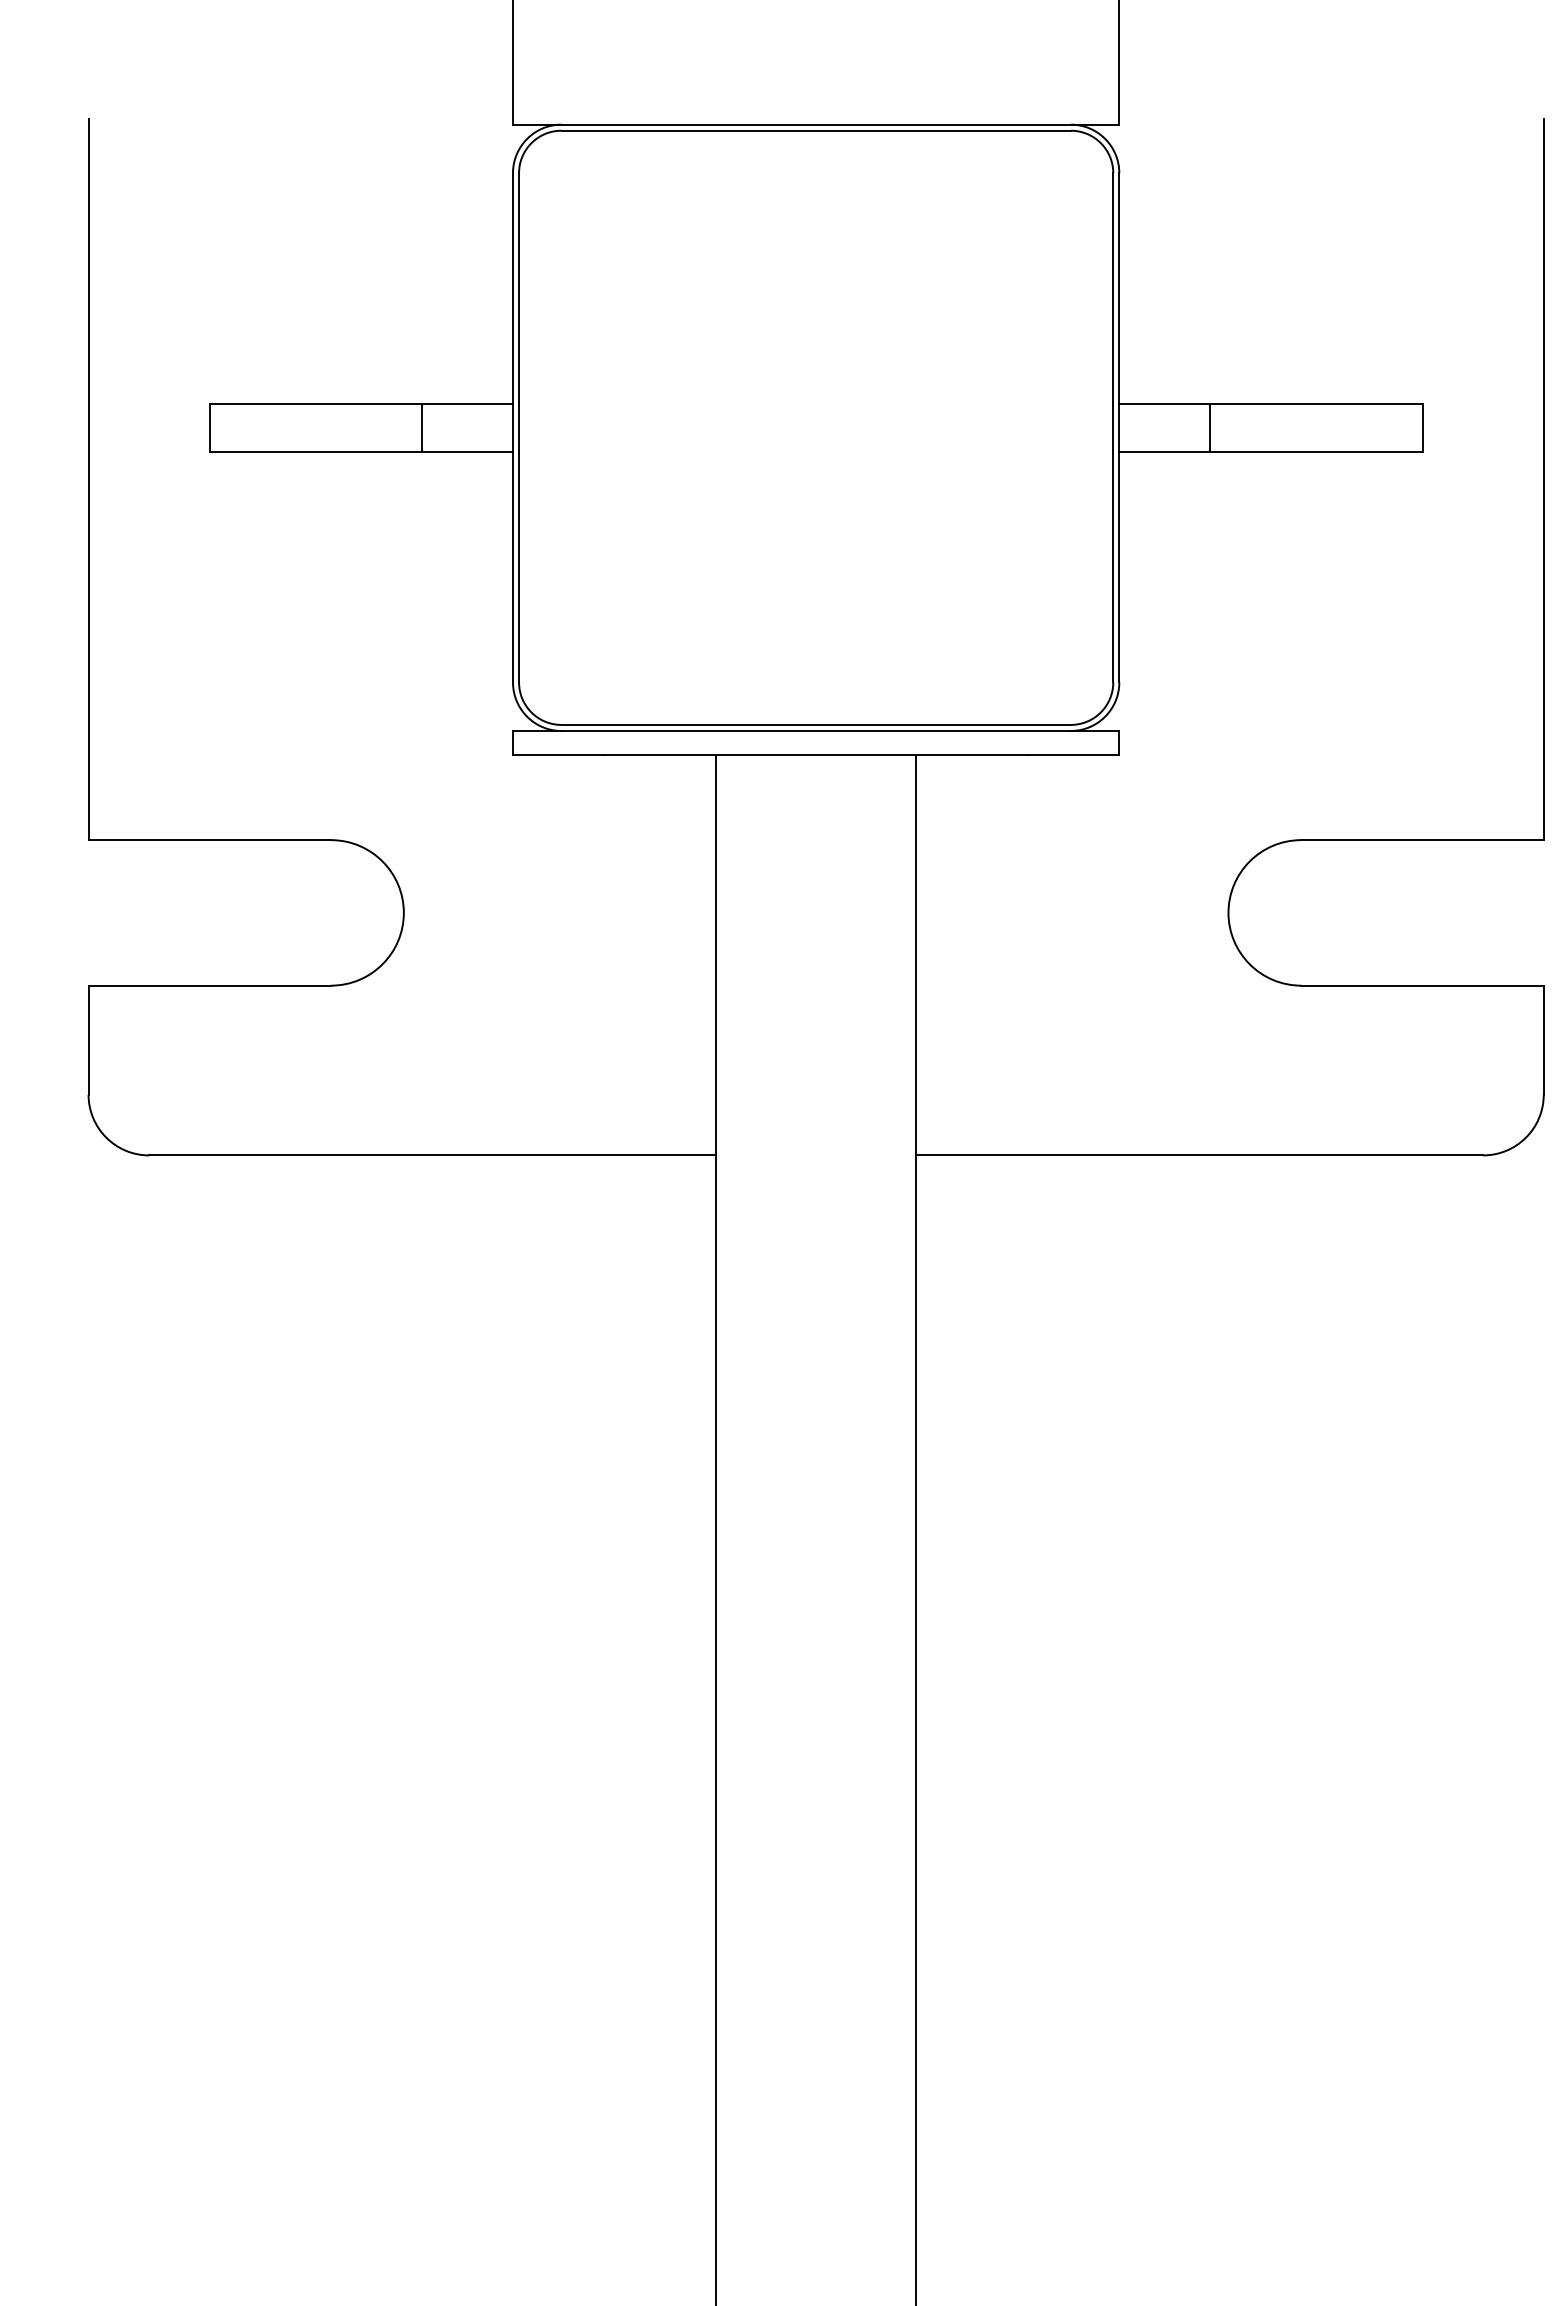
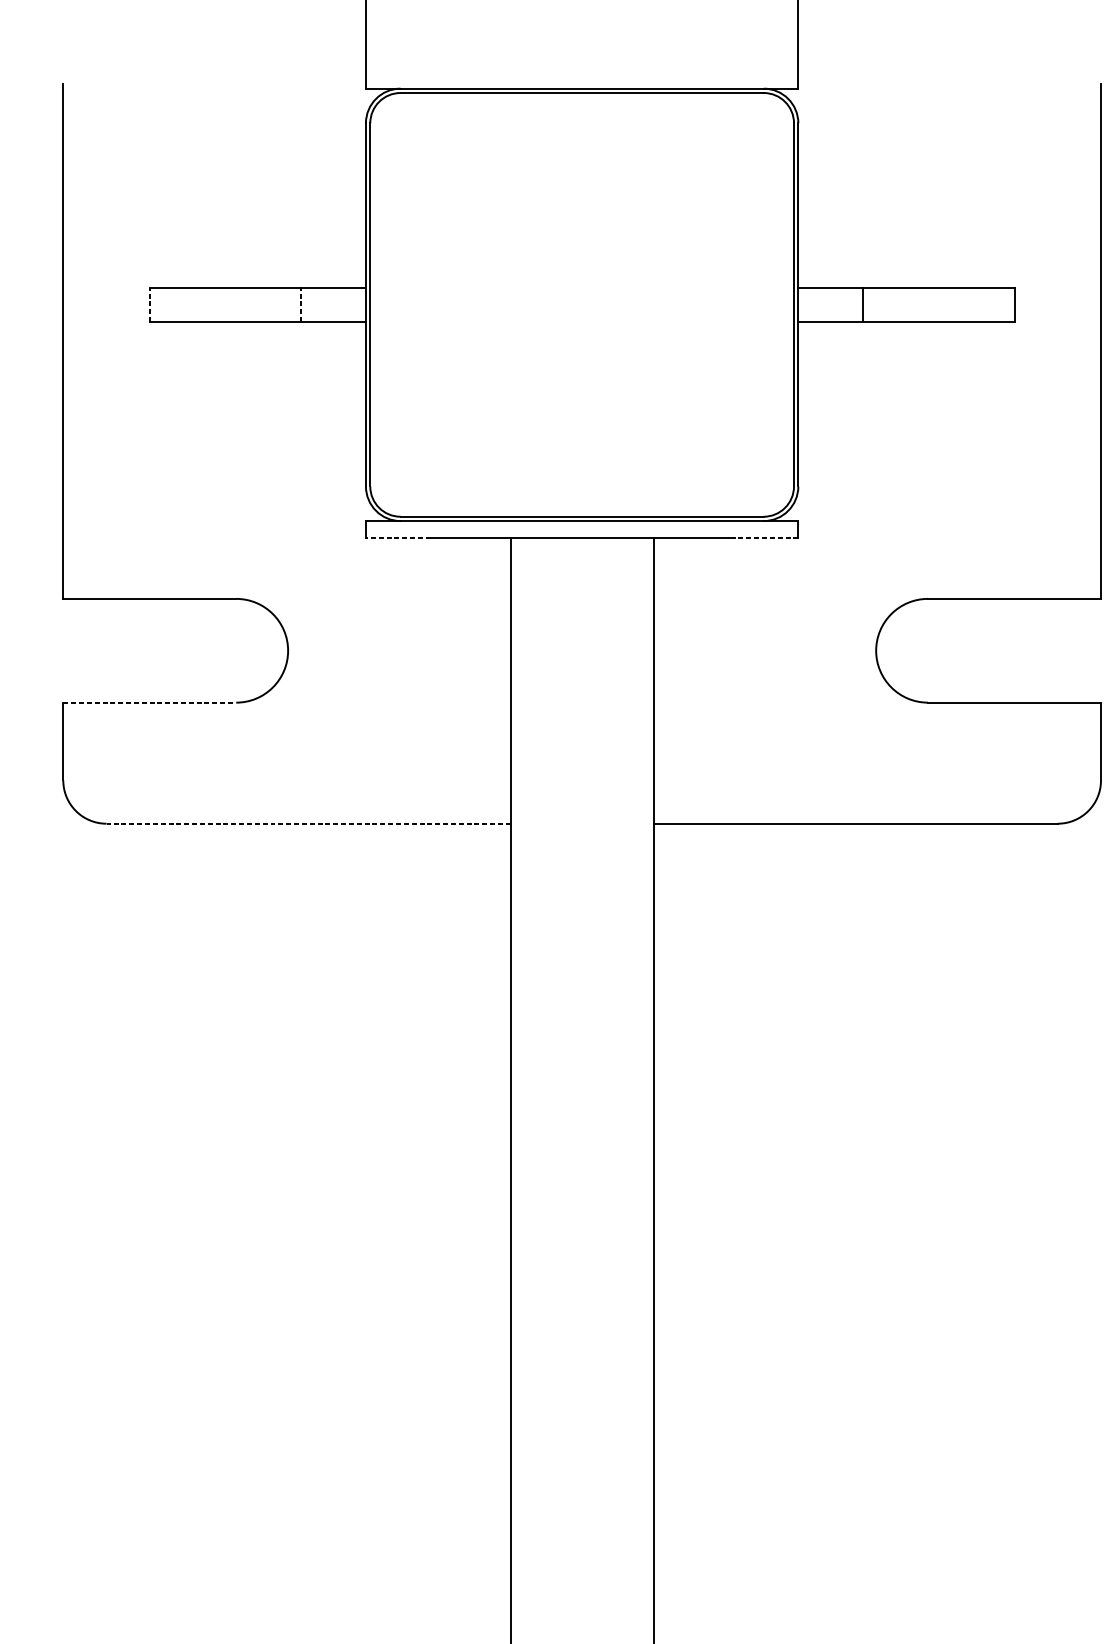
line: (209, 427) -> (149, 304), solid -> dashed
line: (422, 427) -> (301, 304), solid -> dashed
line: (557, 755) -> (397, 538), solid -> dashed
line: (1073, 755) -> (765, 538), solid -> dashed
line: (210, 985) -> (150, 702), solid -> dashed
line: (432, 1155) -> (308, 823), solid -> dashed

